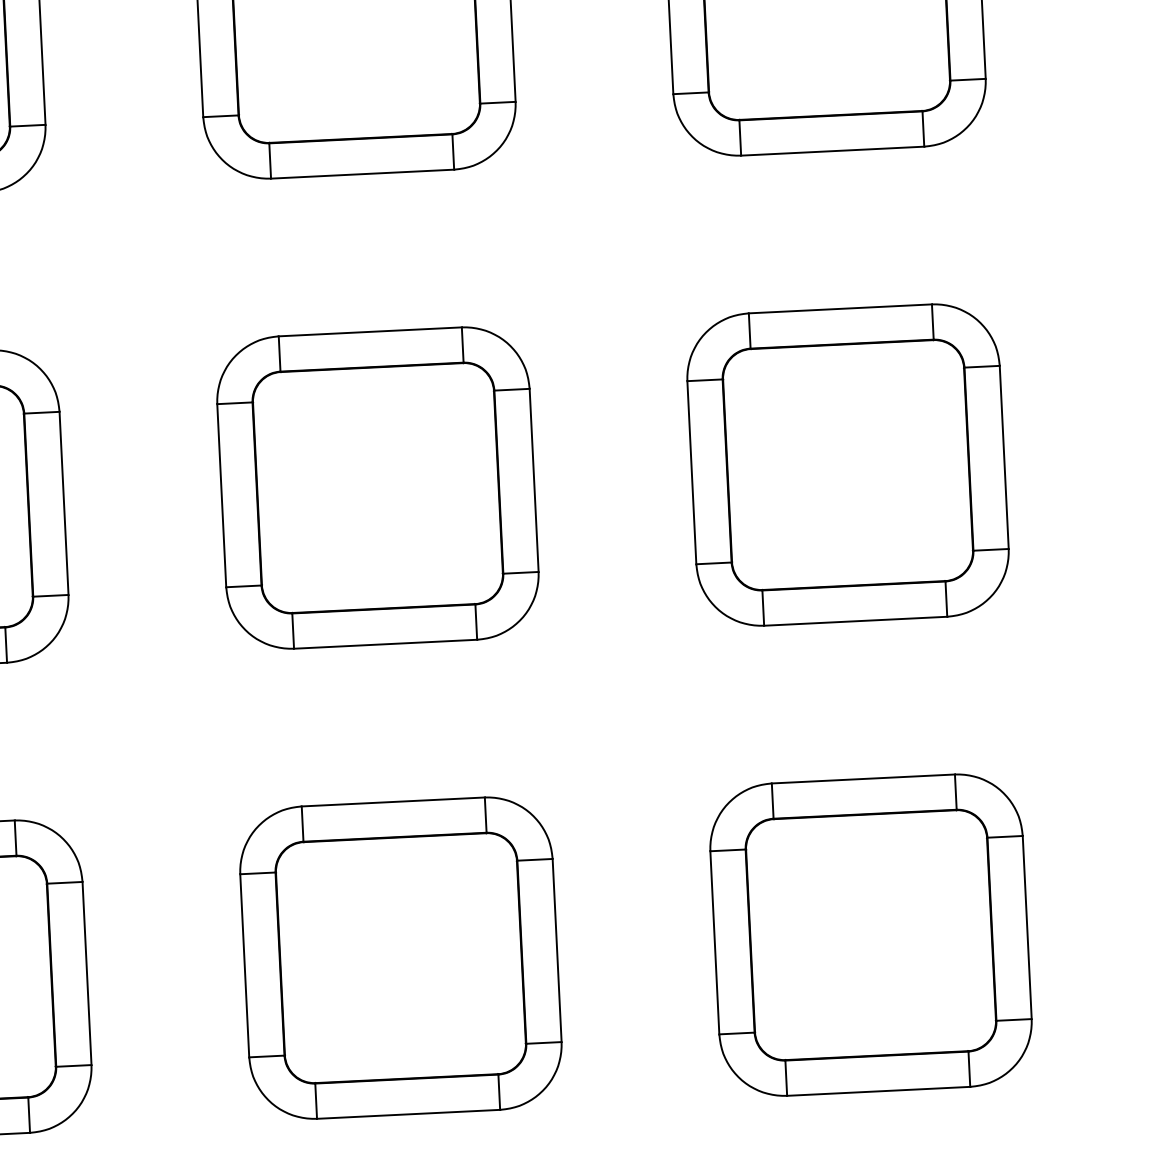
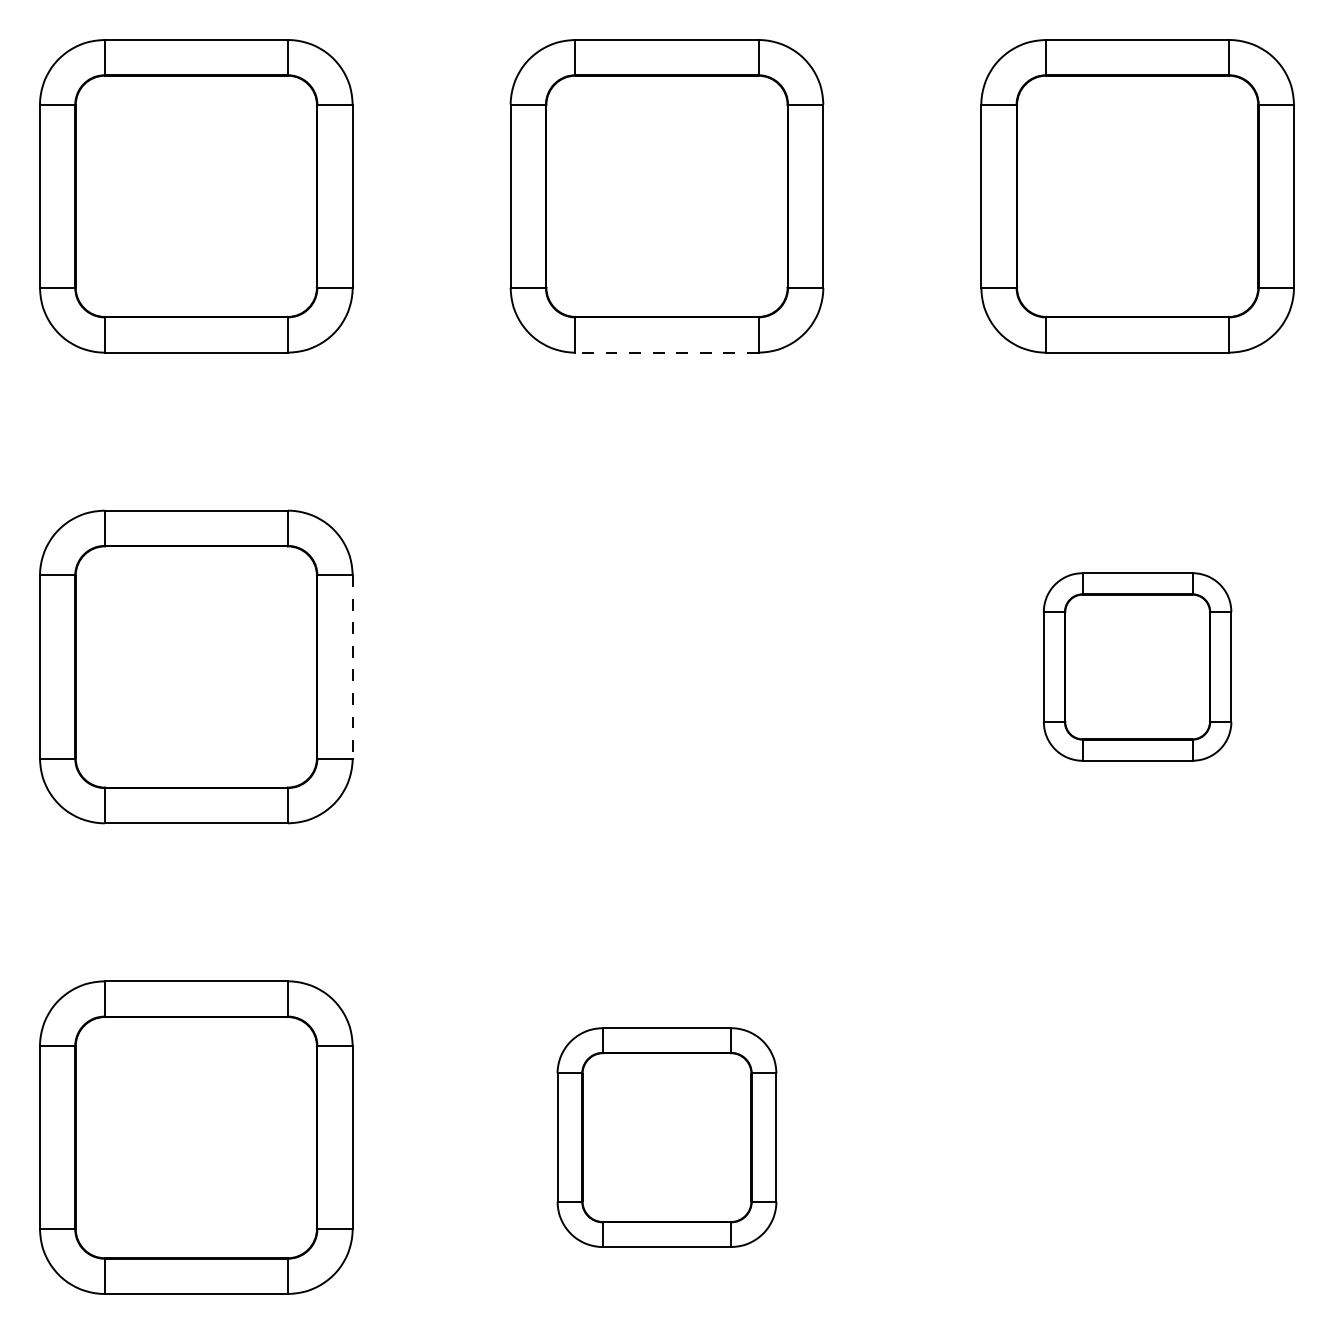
line: (363, 173) -> (667, 352), solid -> dashed
part: (847, 464) -> (1137, 666), size x0.6
part: (377, 487) -> (666, 666), removed
line: (63, 503) -> (352, 667), solid -> dashed
part: (870, 935) -> (1137, 1137), removed
part: (400, 958) -> (666, 1137), size x0.7

